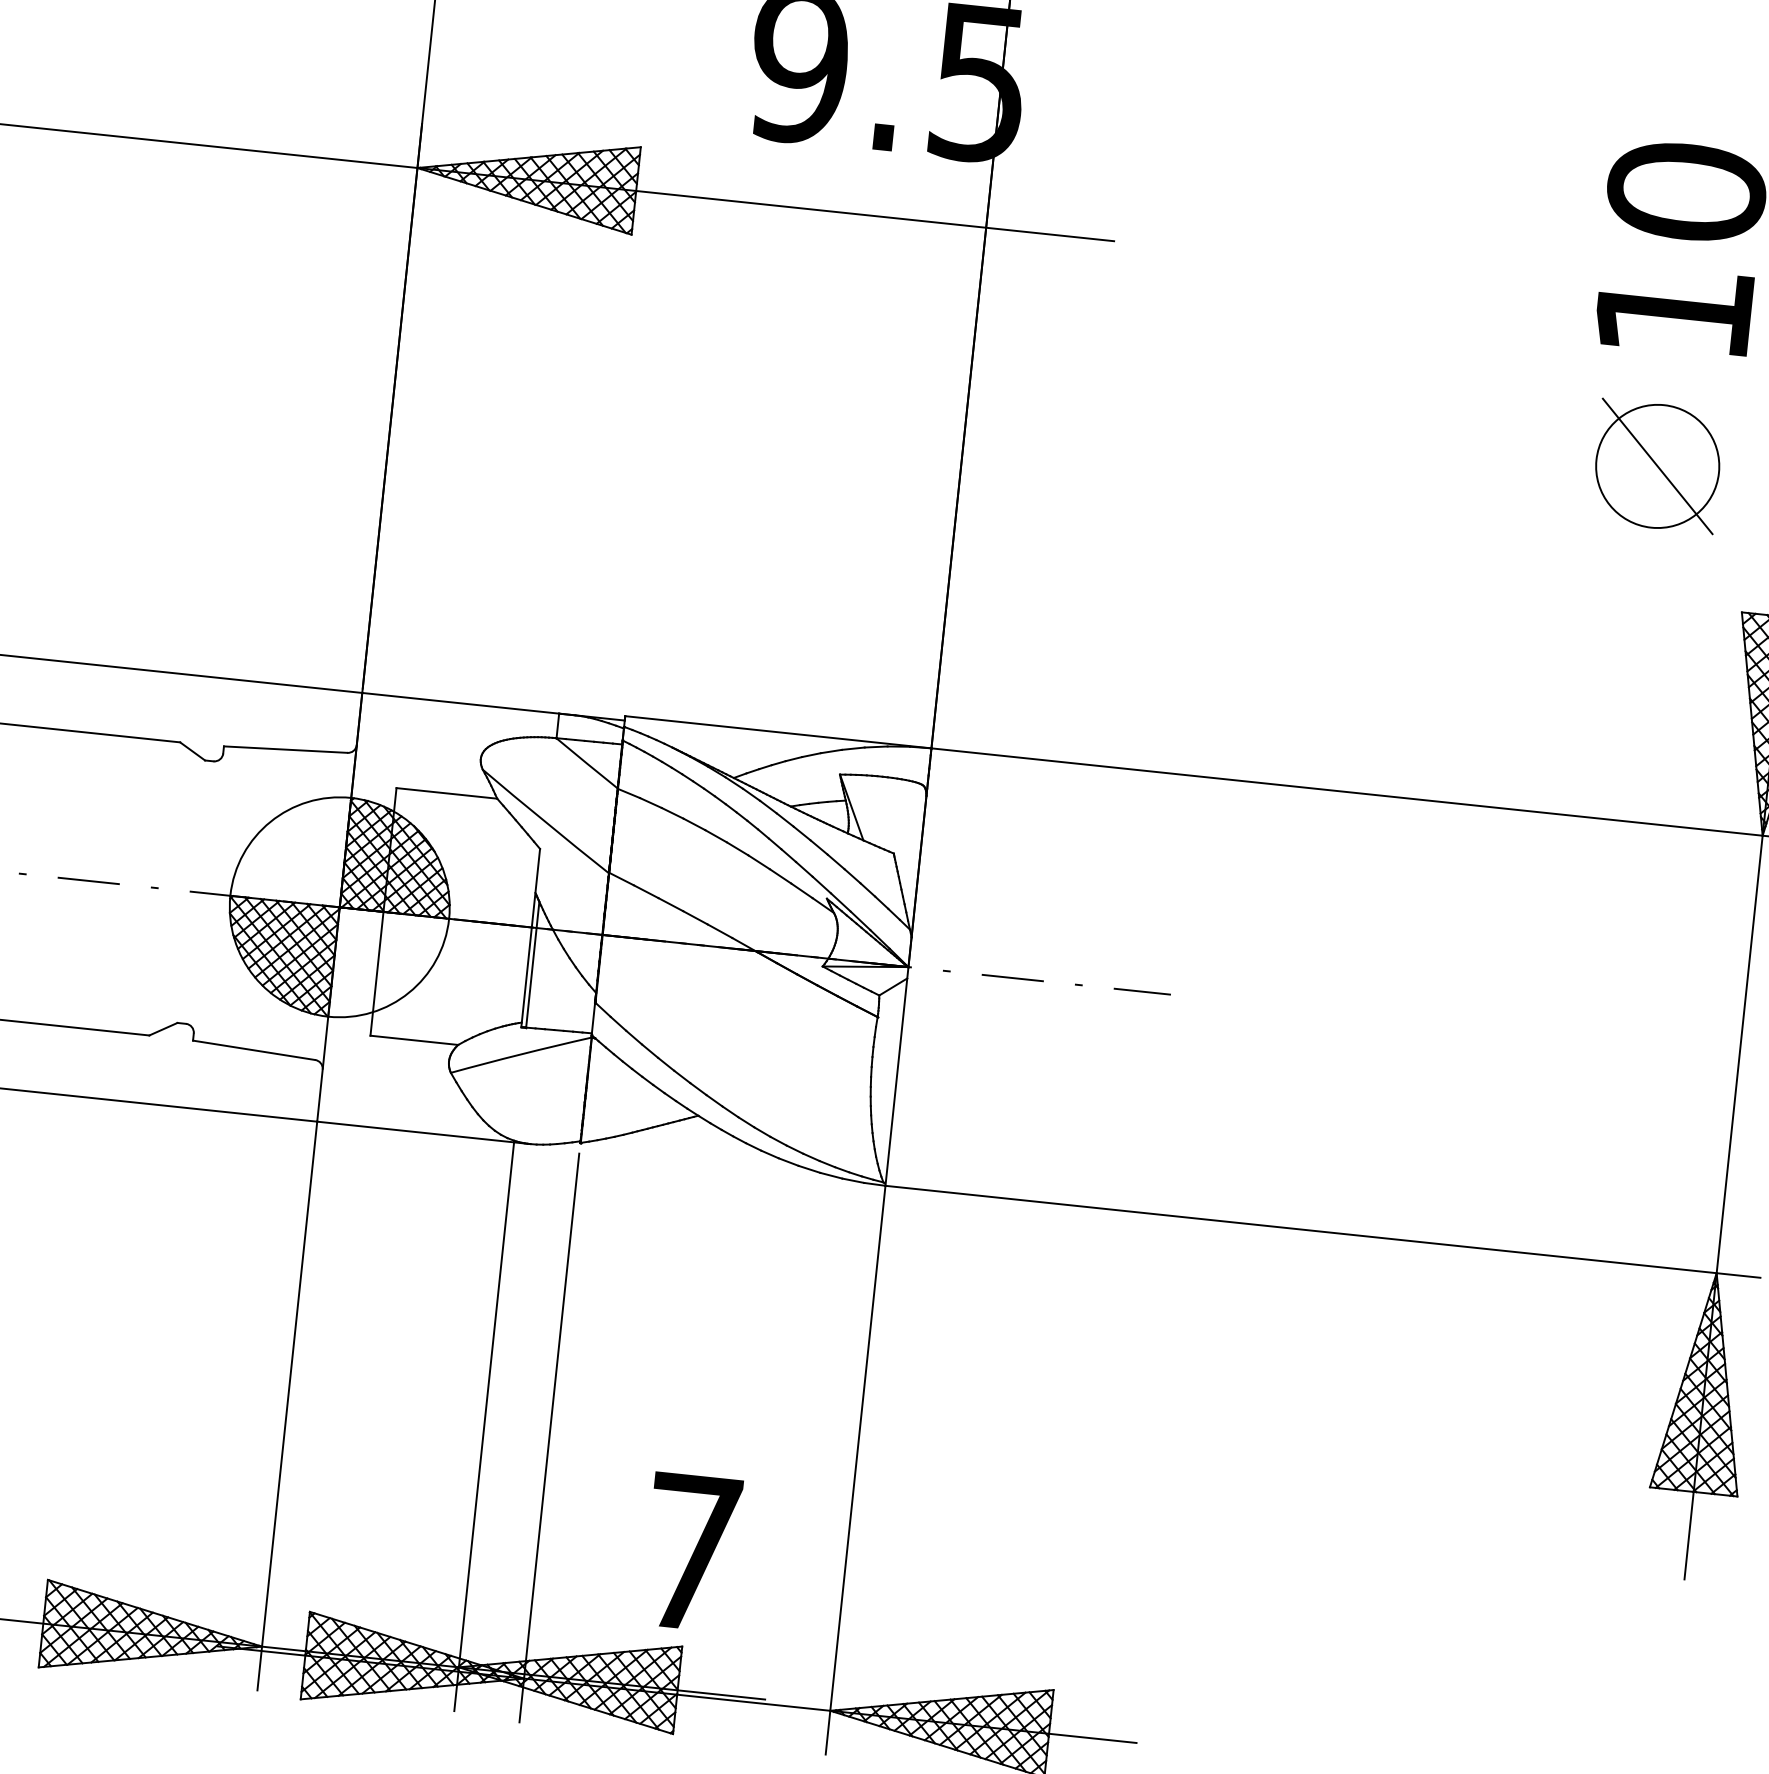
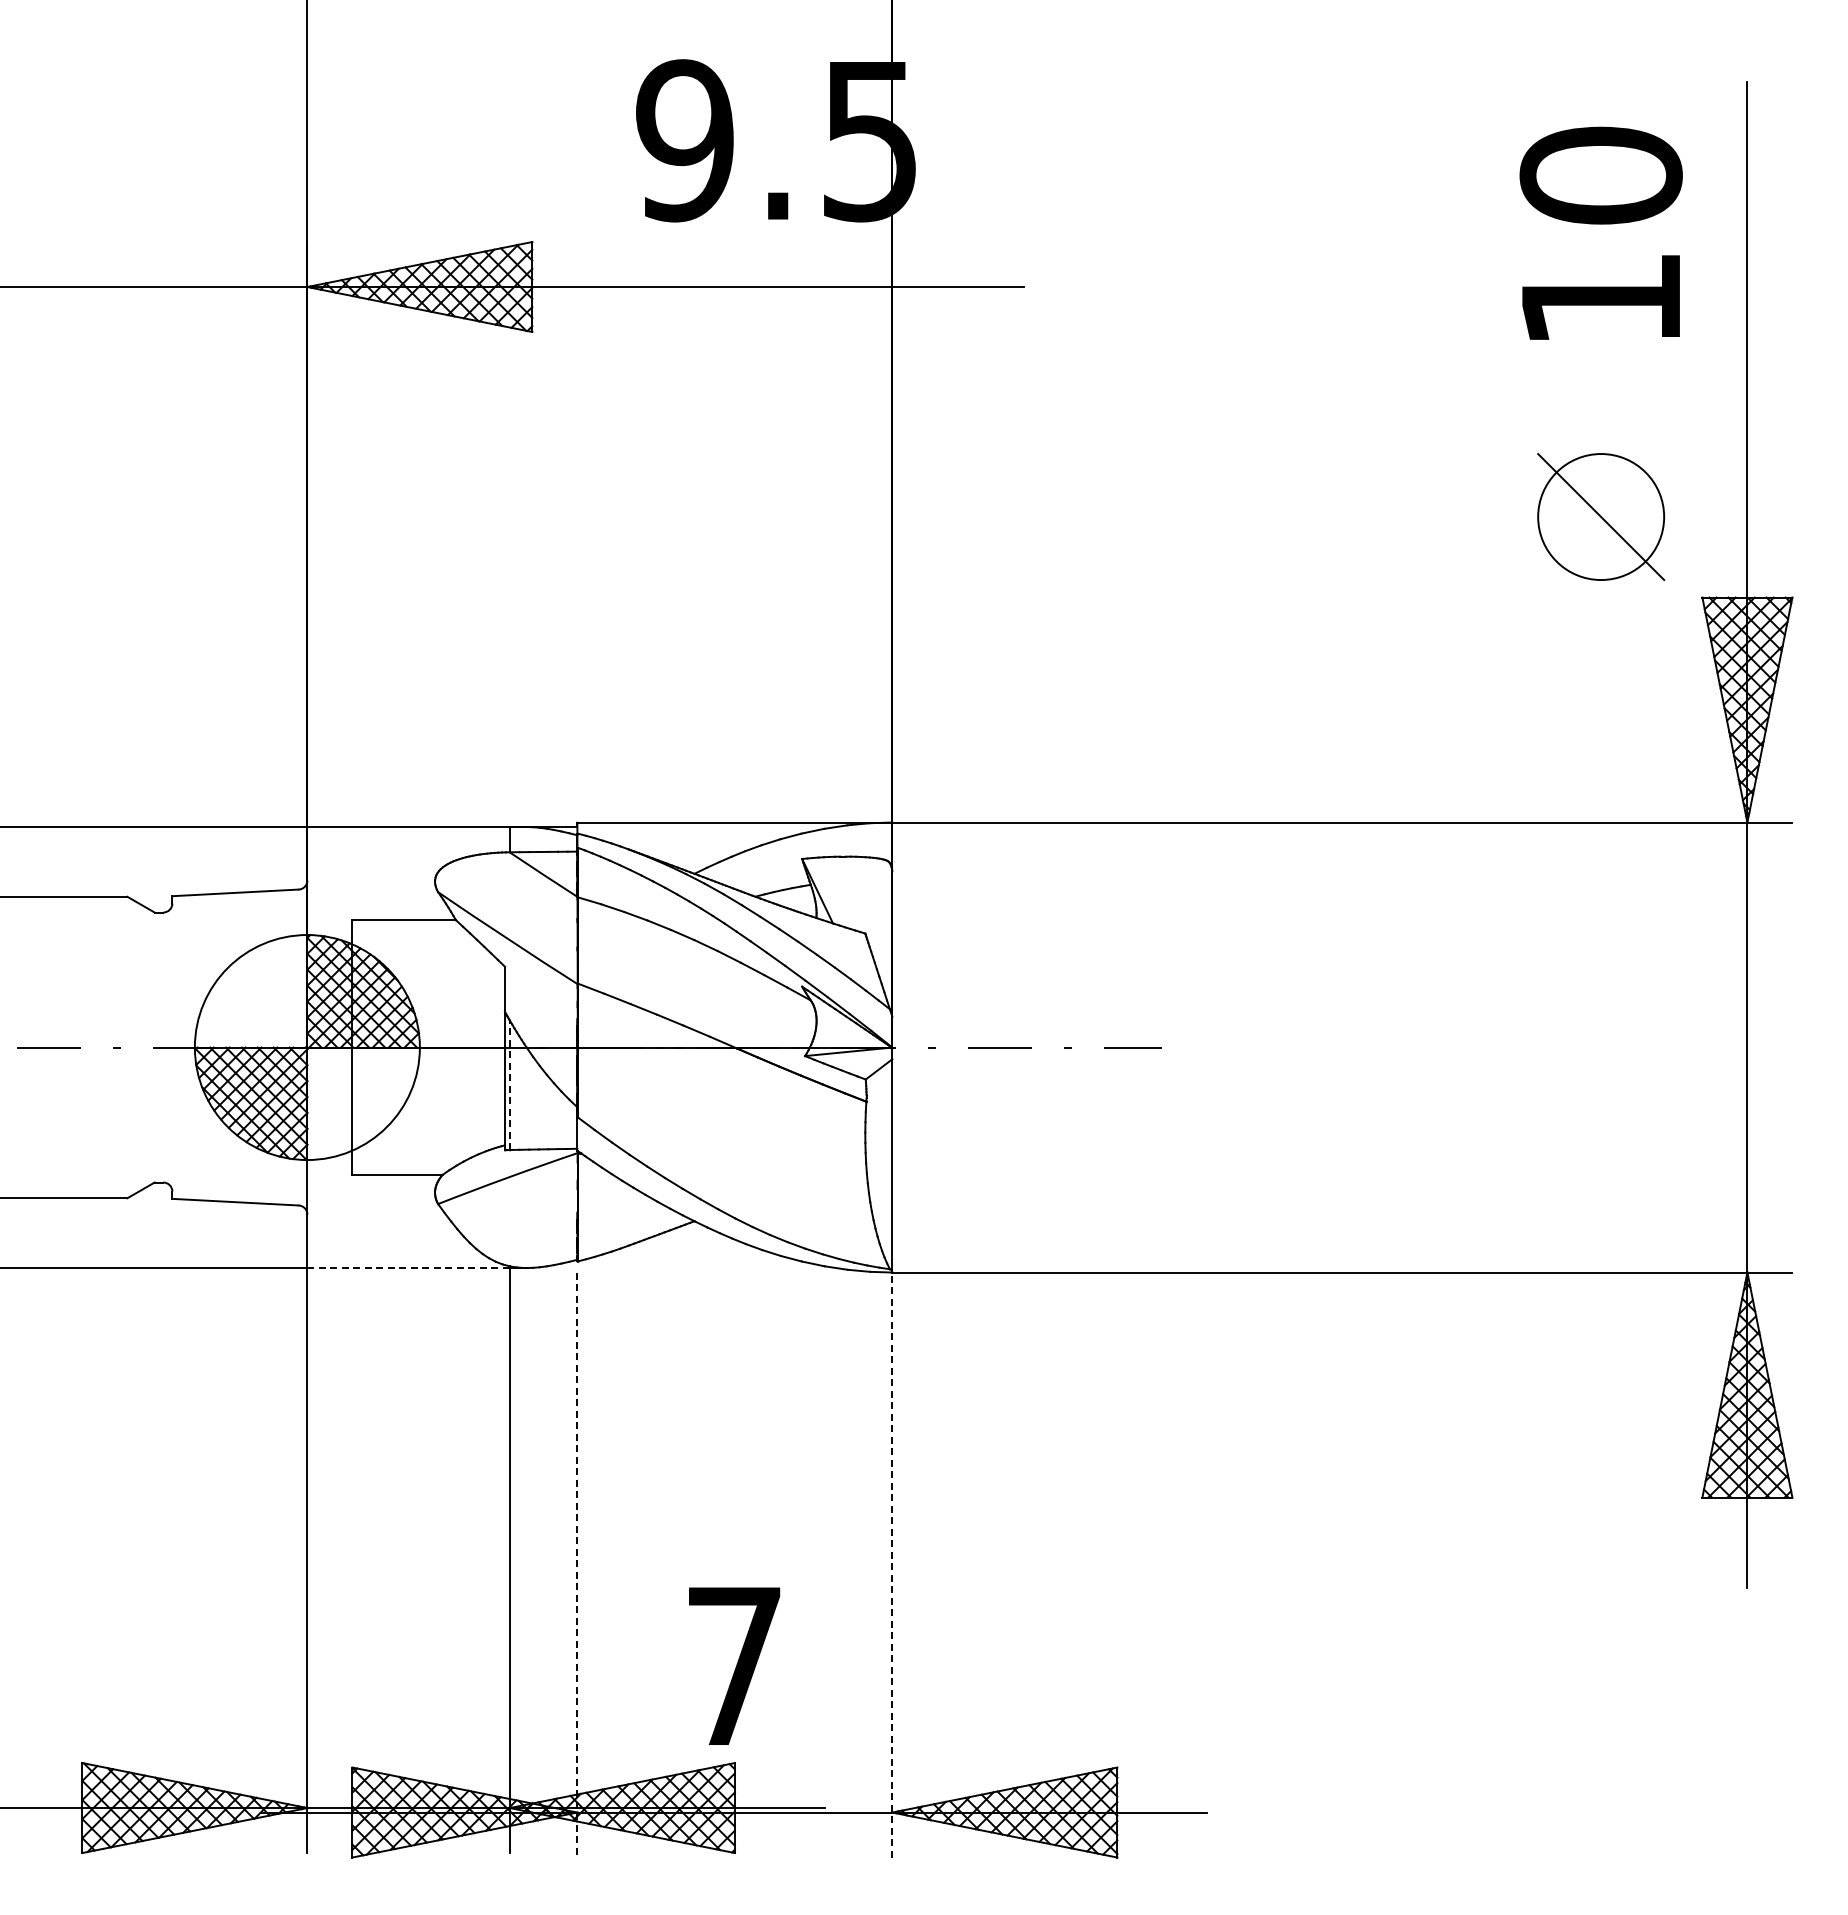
part: (1658, 466) -> (1601, 517), moved
line: (532, 964) -> (509, 1085), solid -> dashed
line: (416, 1132) -> (409, 1268), solid -> dashed
line: (549, 1438) -> (577, 1565), solid -> dashed
line: (855, 1470) -> (892, 1565), solid -> dashed

